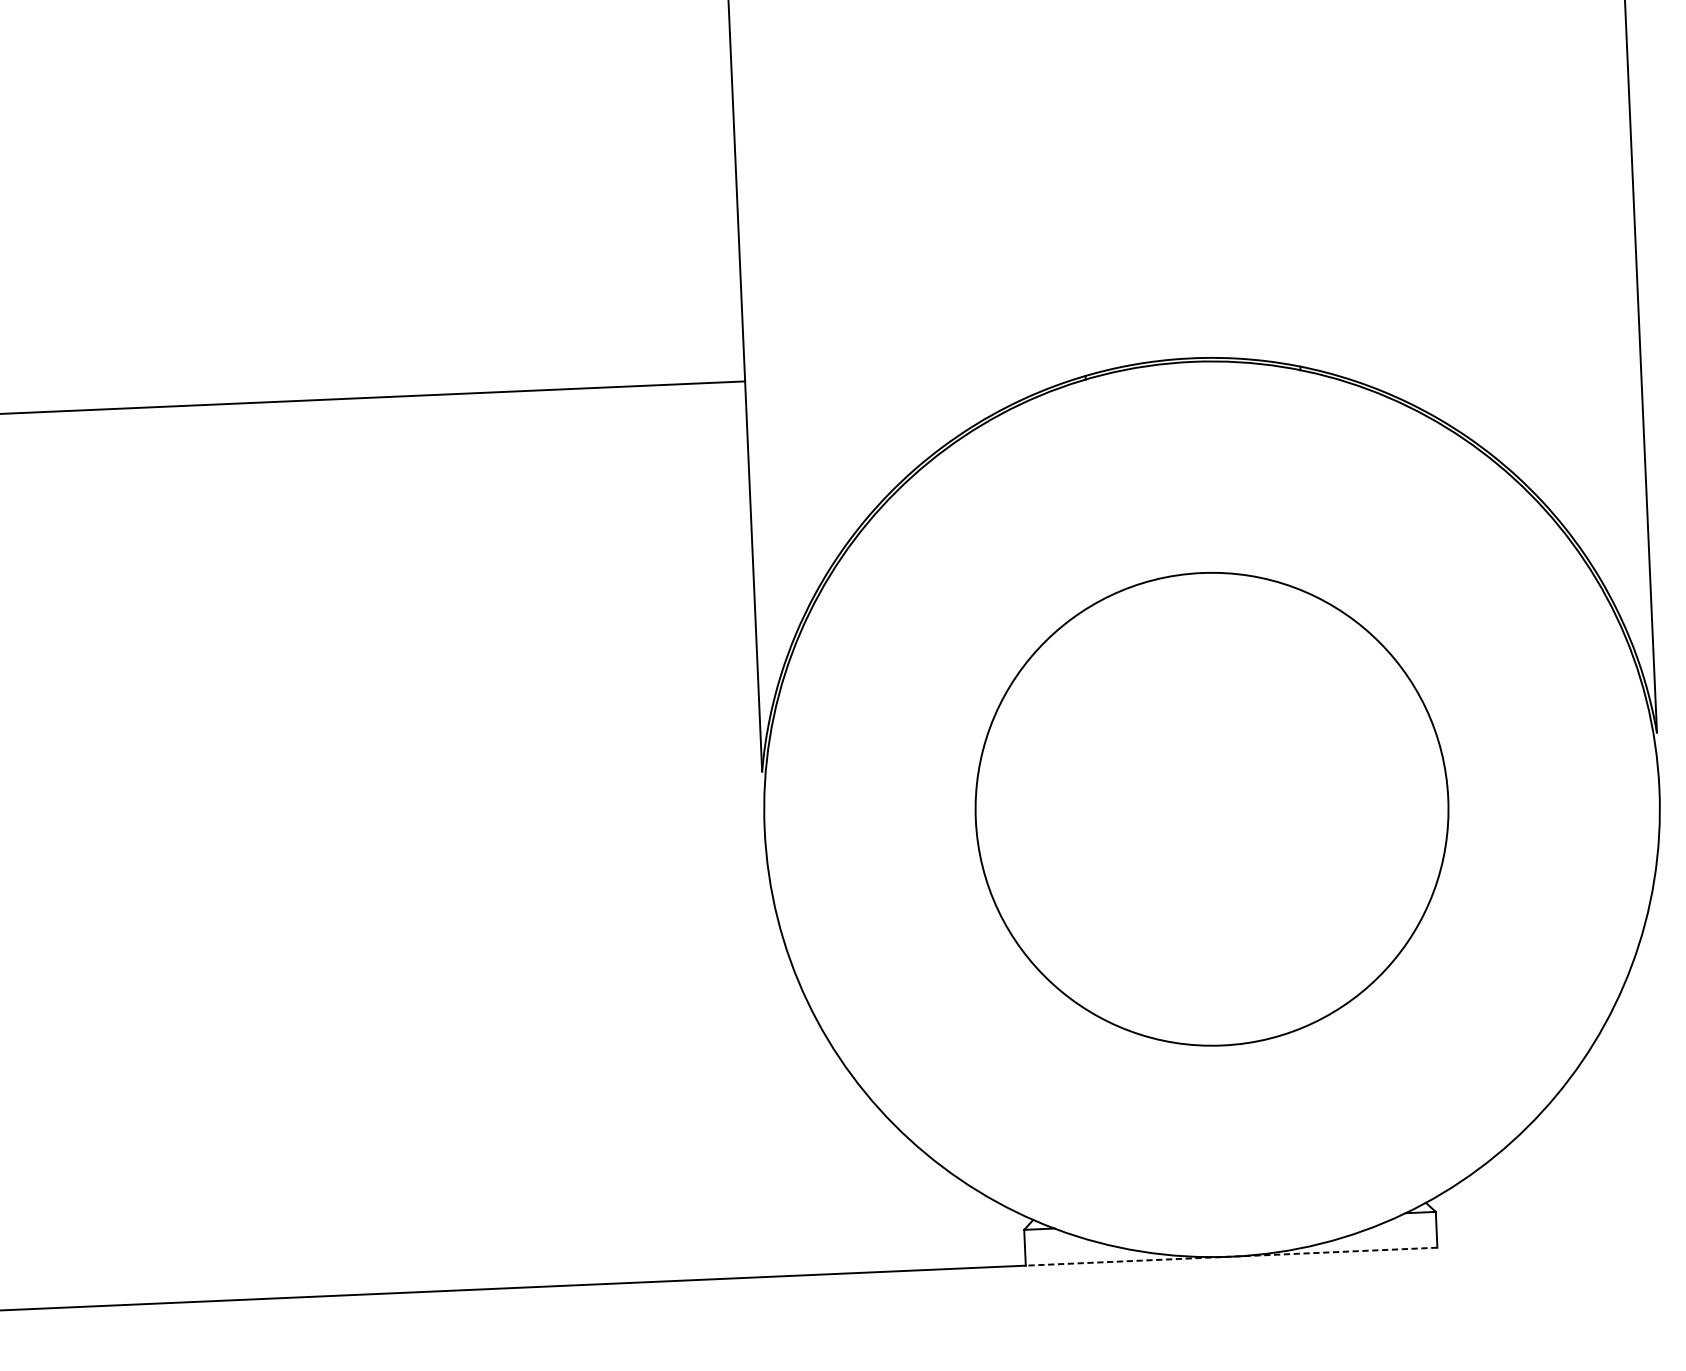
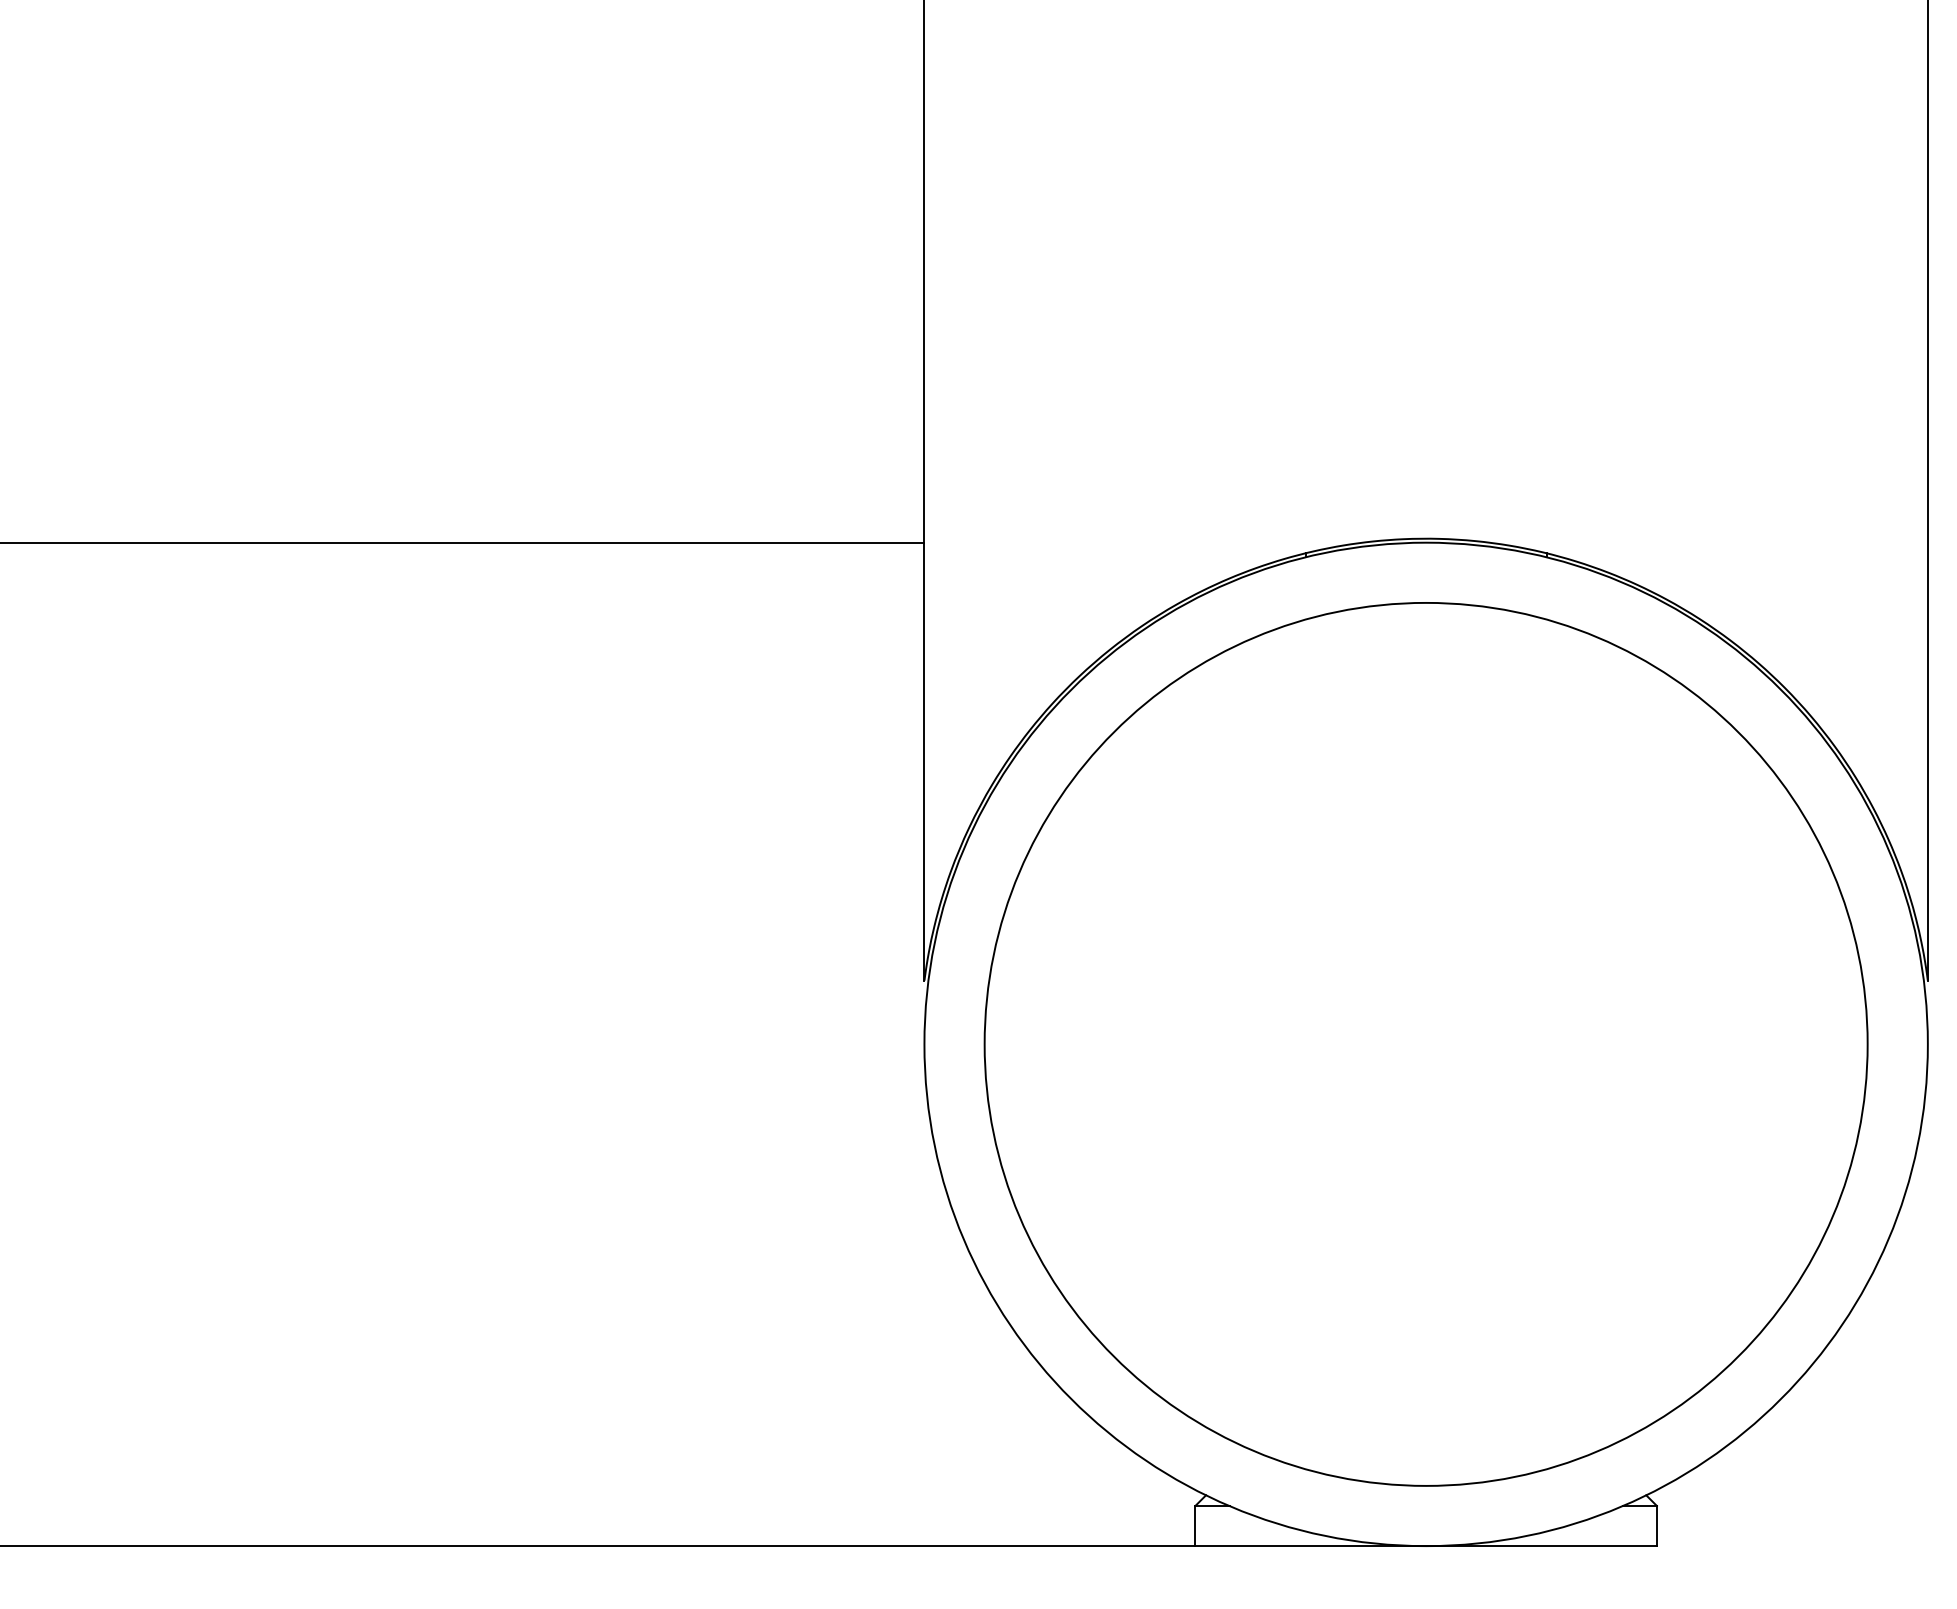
circle: (1211, 808) -> (1425, 1043), size x1.67
line: (1231, 1257) -> (1426, 1546), dashed -> solid

